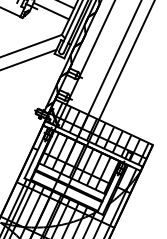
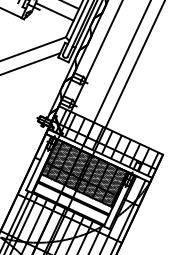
hatch: (79, 162) -> (84, 173), added

